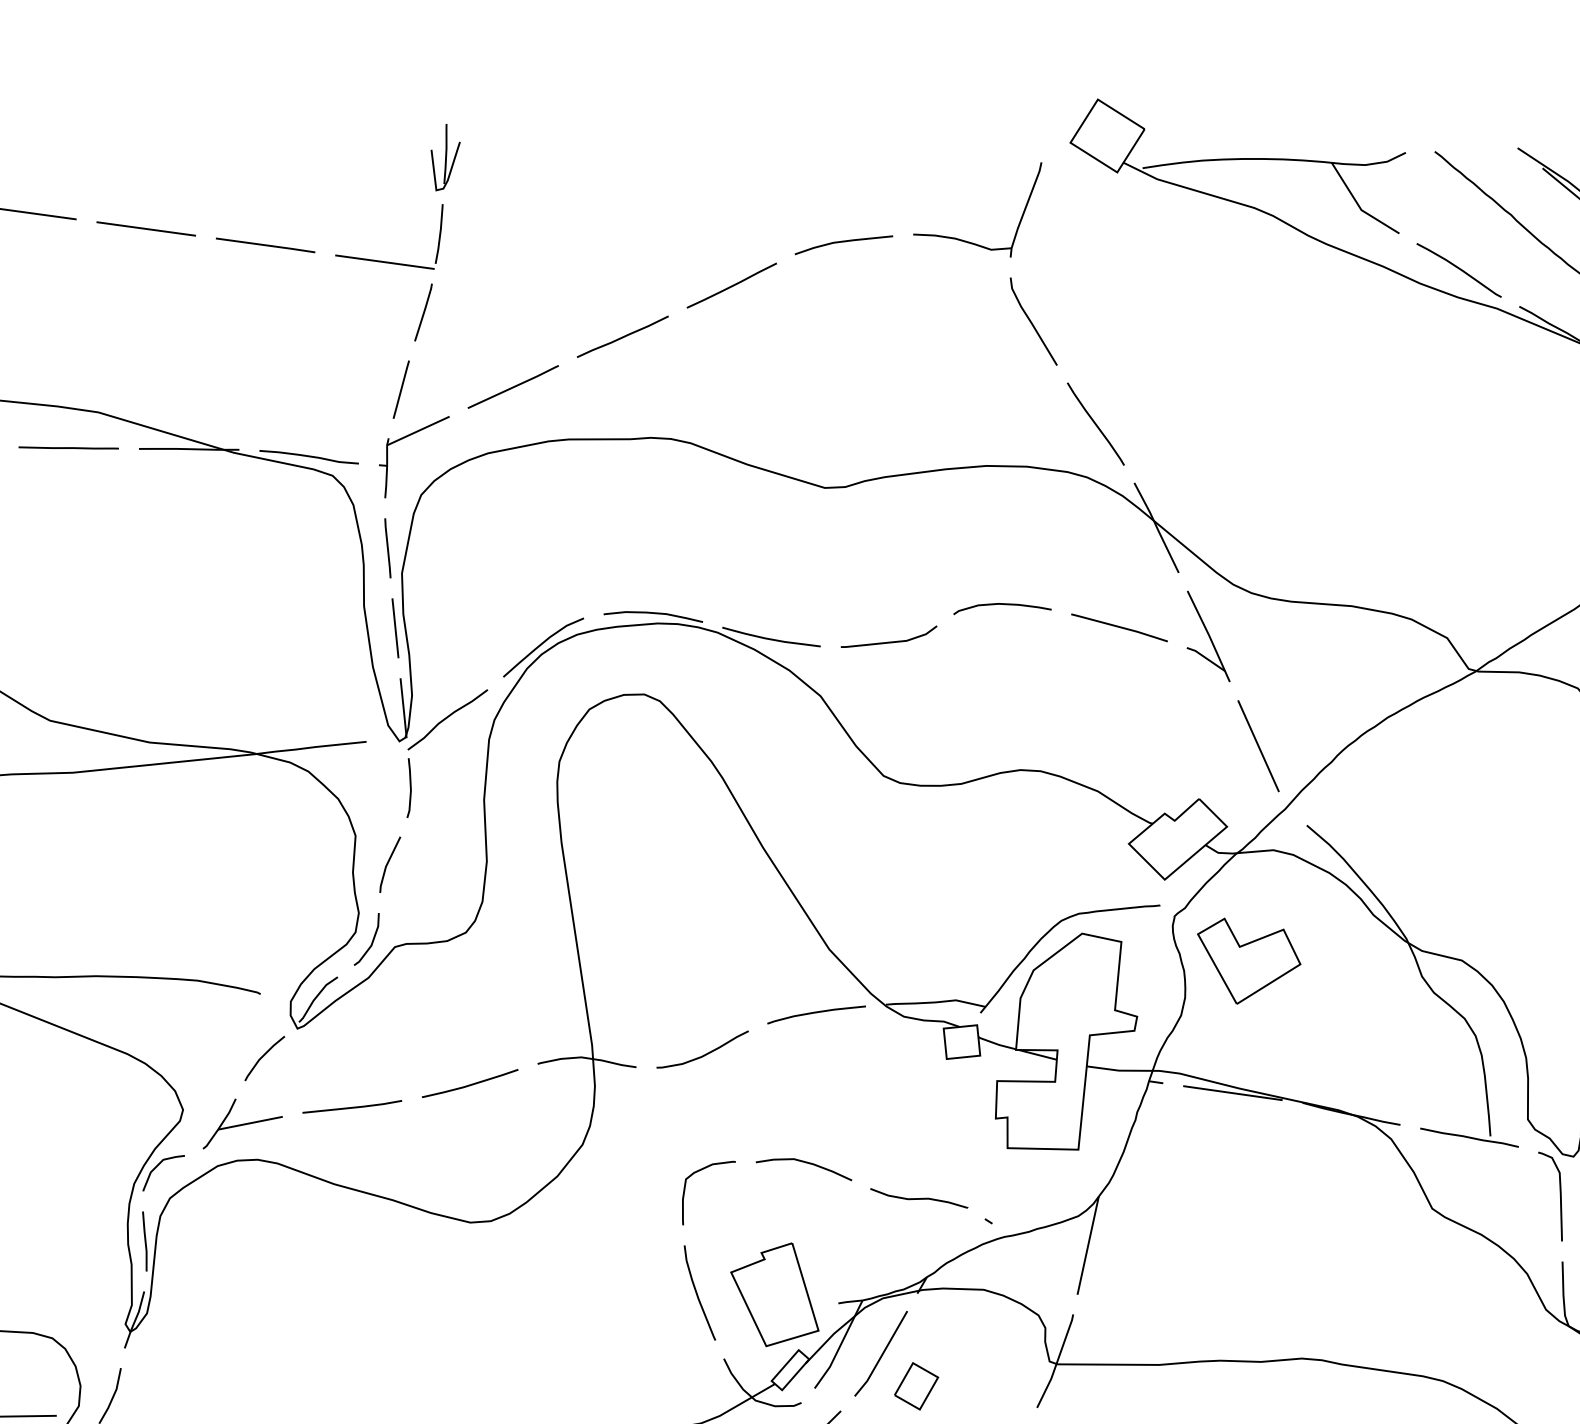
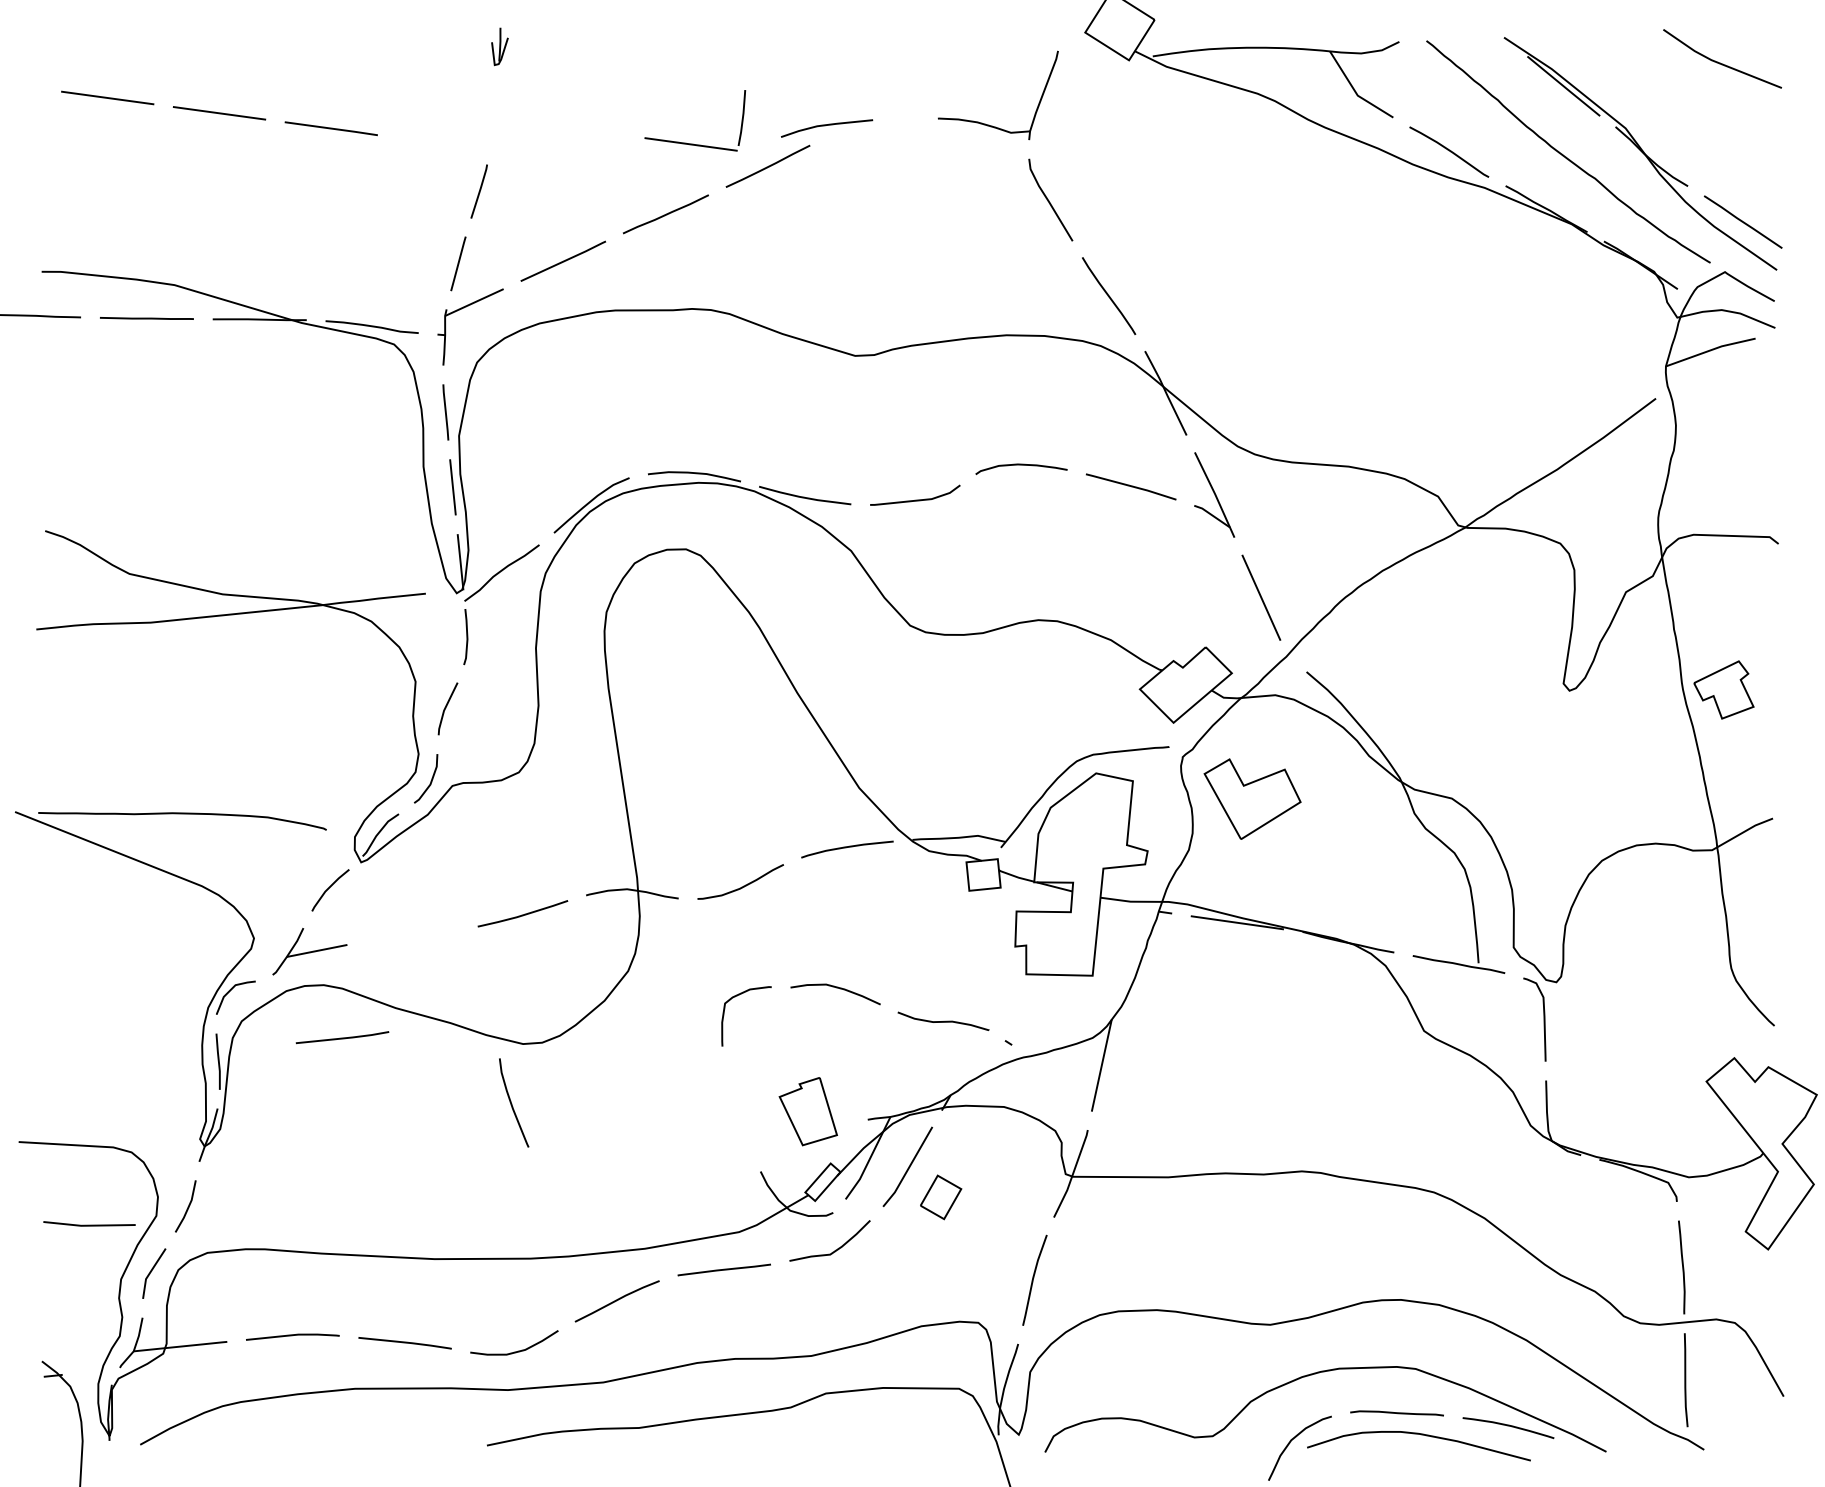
part: (445, 157) -> (499, 46), size x0.6
curve: (842, 243) -> (825, 126), moved
part: (387, 261) -> (693, 143), moved
curve: (352, 1106) -> (342, 1037), moved
curve: (698, 1293) -> (512, 1103), moved
part: (775, 1294) -> (808, 1111), size x0.7

